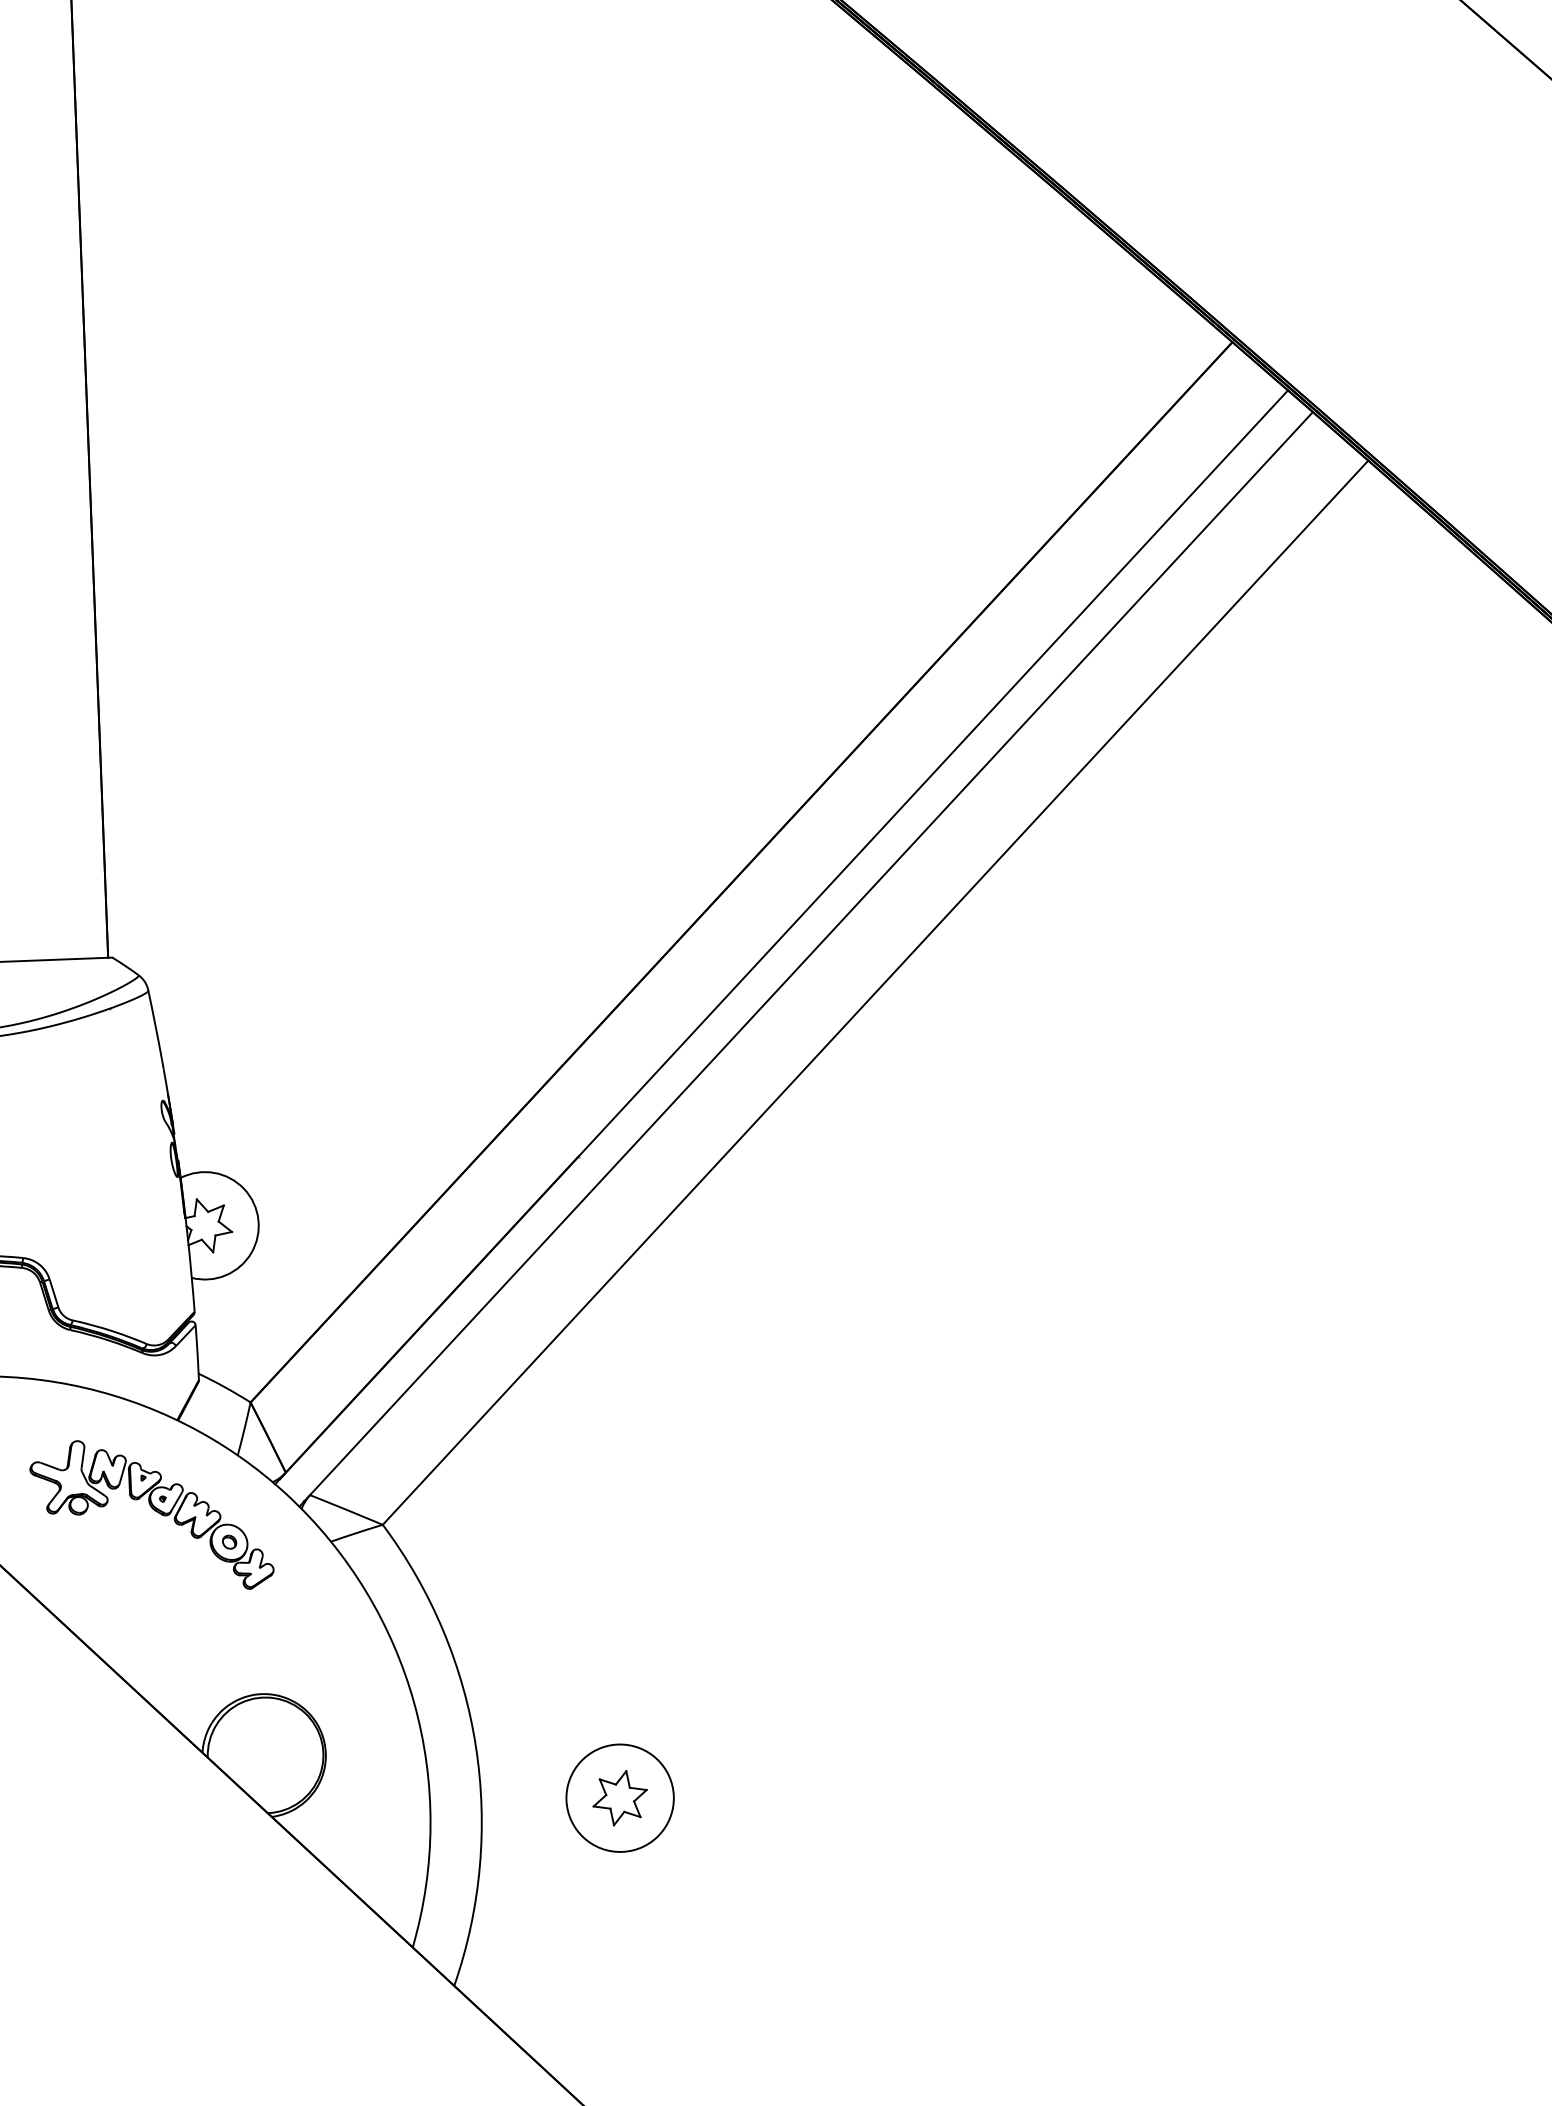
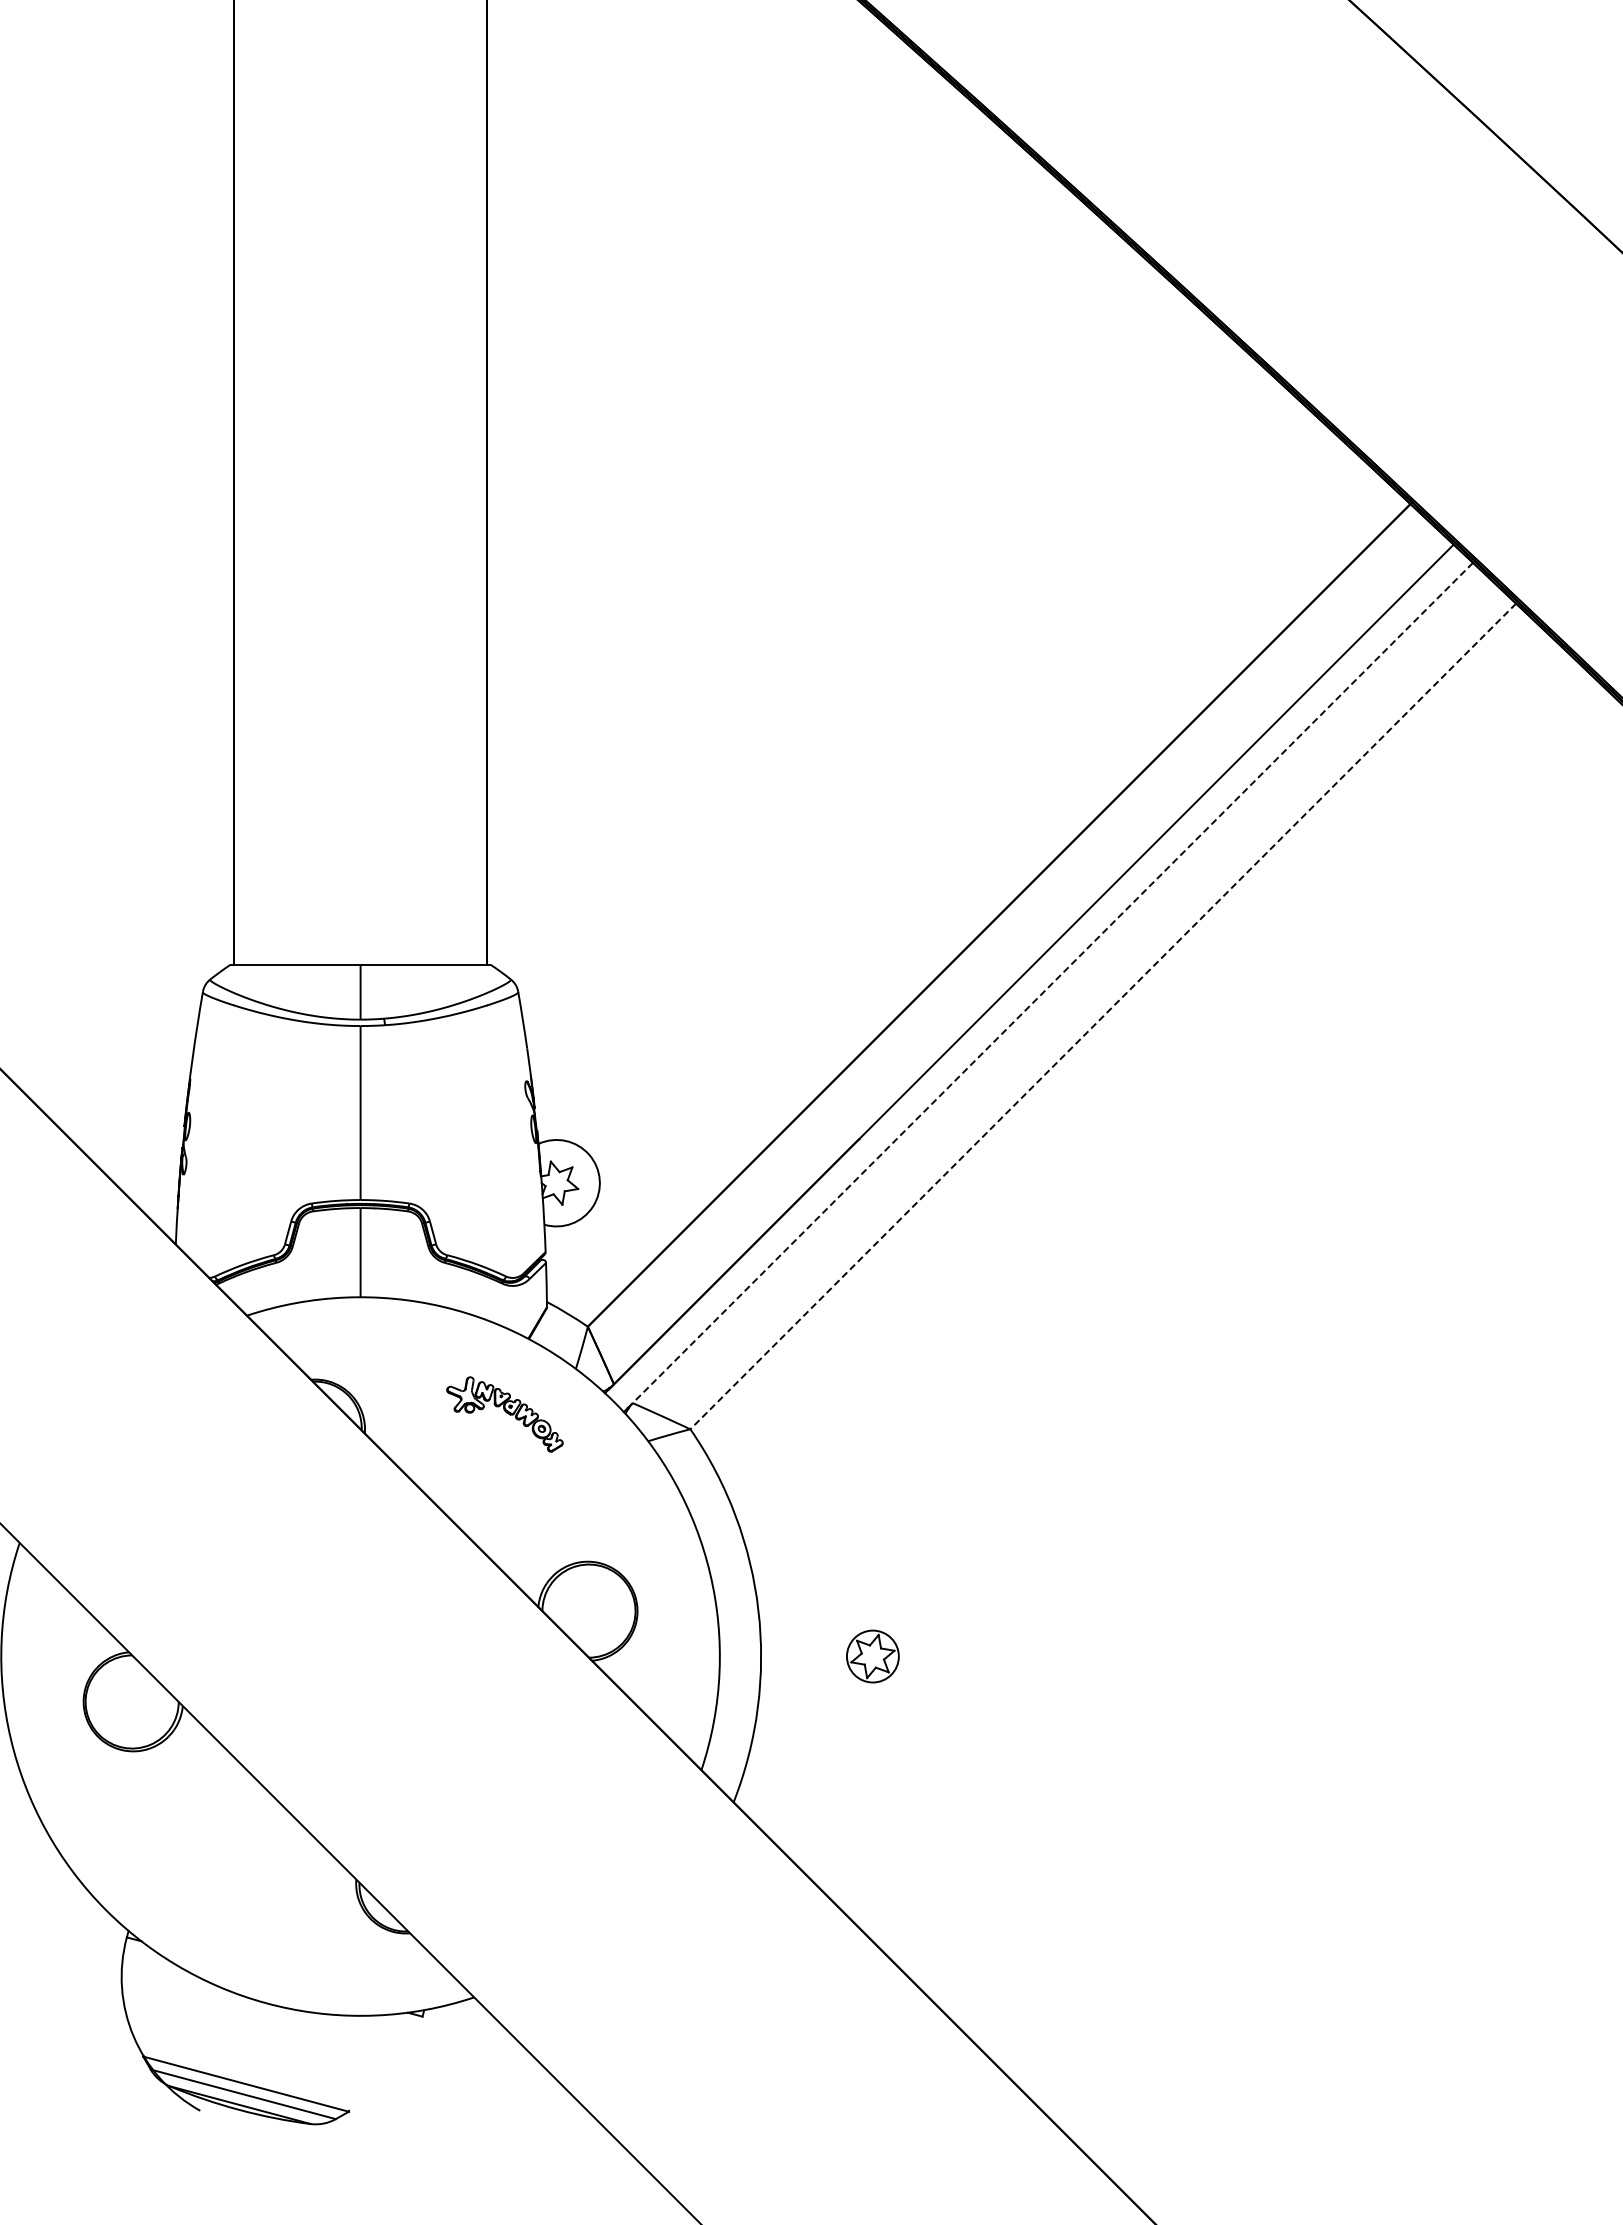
line: (808, 956) -> (1050, 985), solid -> dashed
line: (875, 992) -> (1103, 1016), solid -> dashed
part: (151, 1515) -> (504, 1414), size x0.6
circle: (619, 1798) -> (872, 1656), size x0.6

